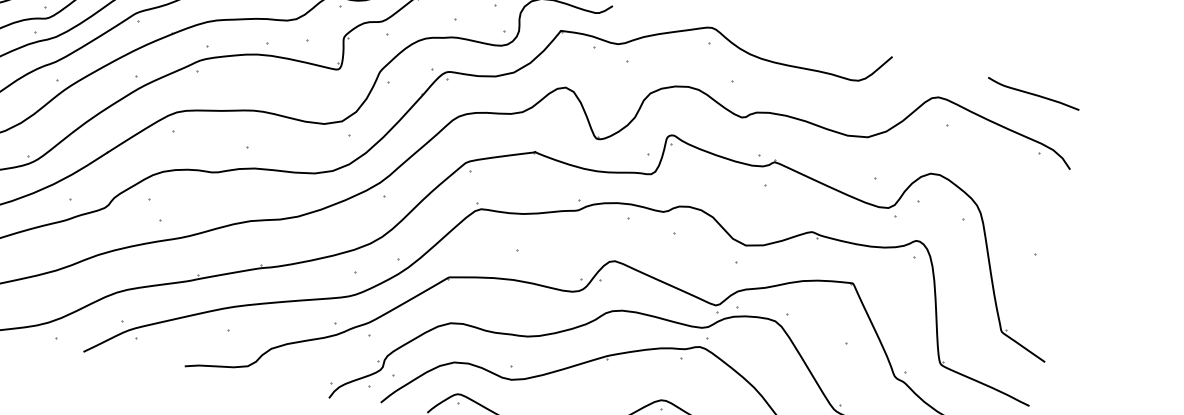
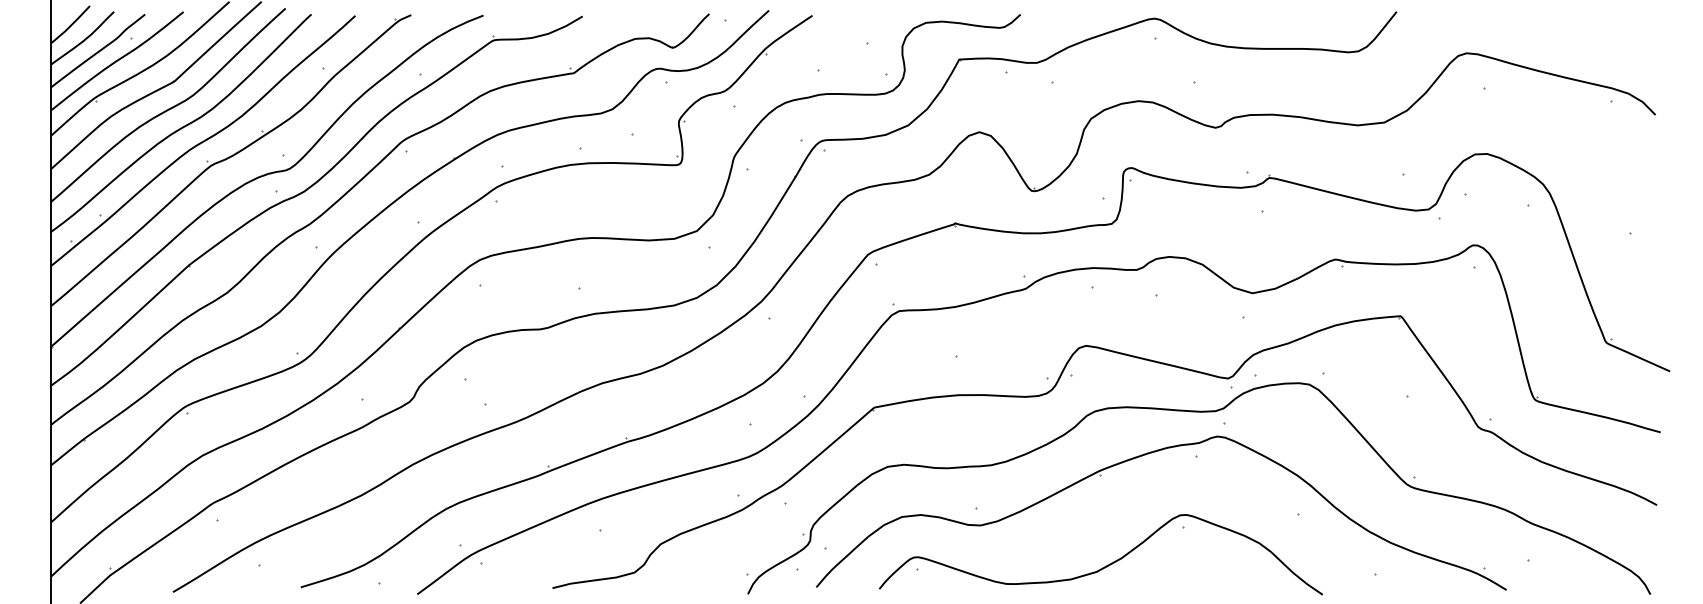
curve: (1033, 93) -> (1589, 25), removed

